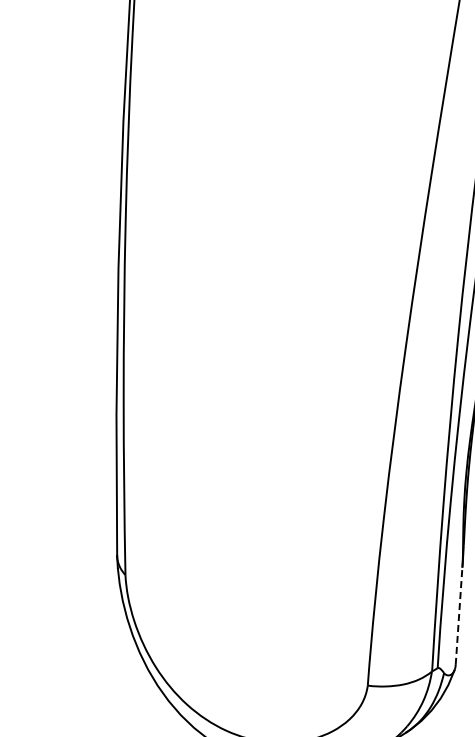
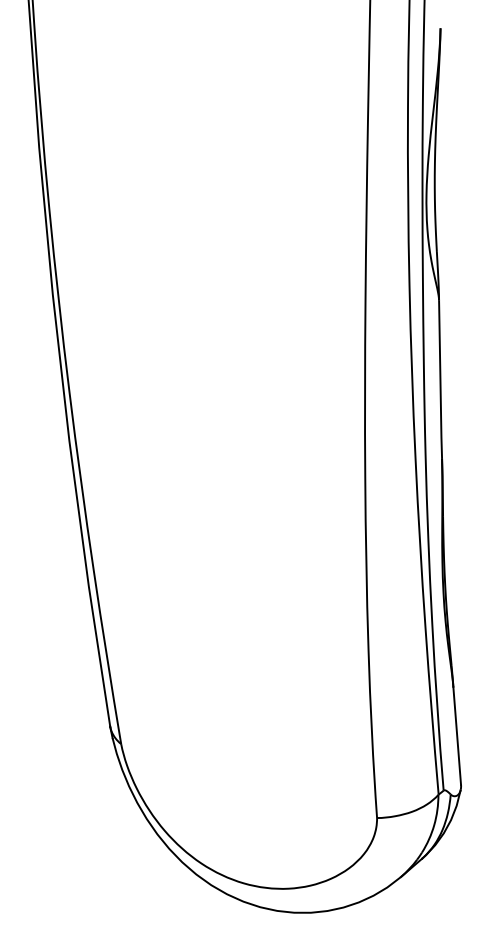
line: (459, 616) -> (457, 736), dashed -> solid

